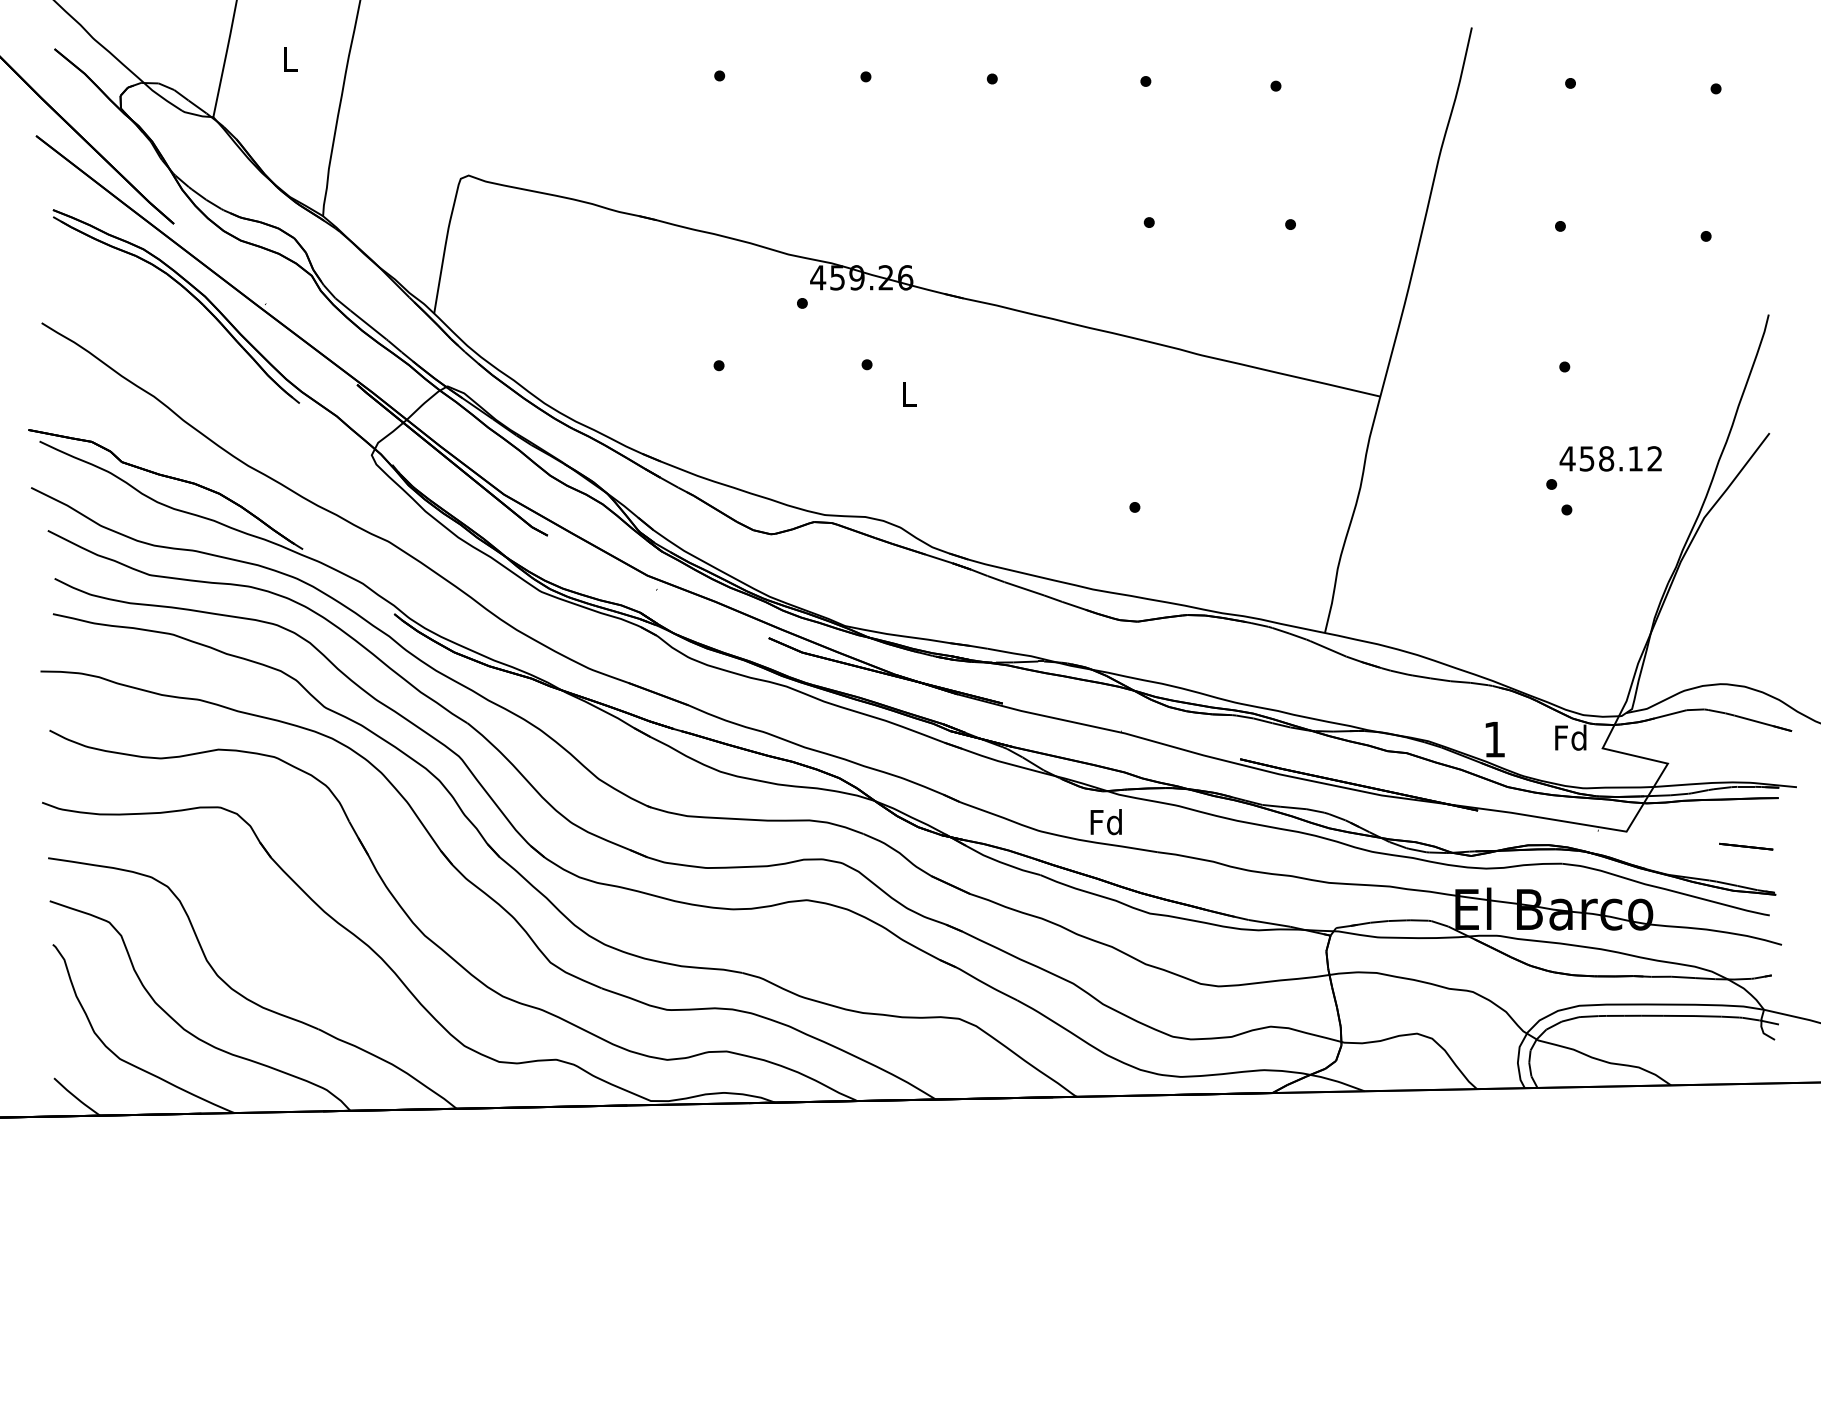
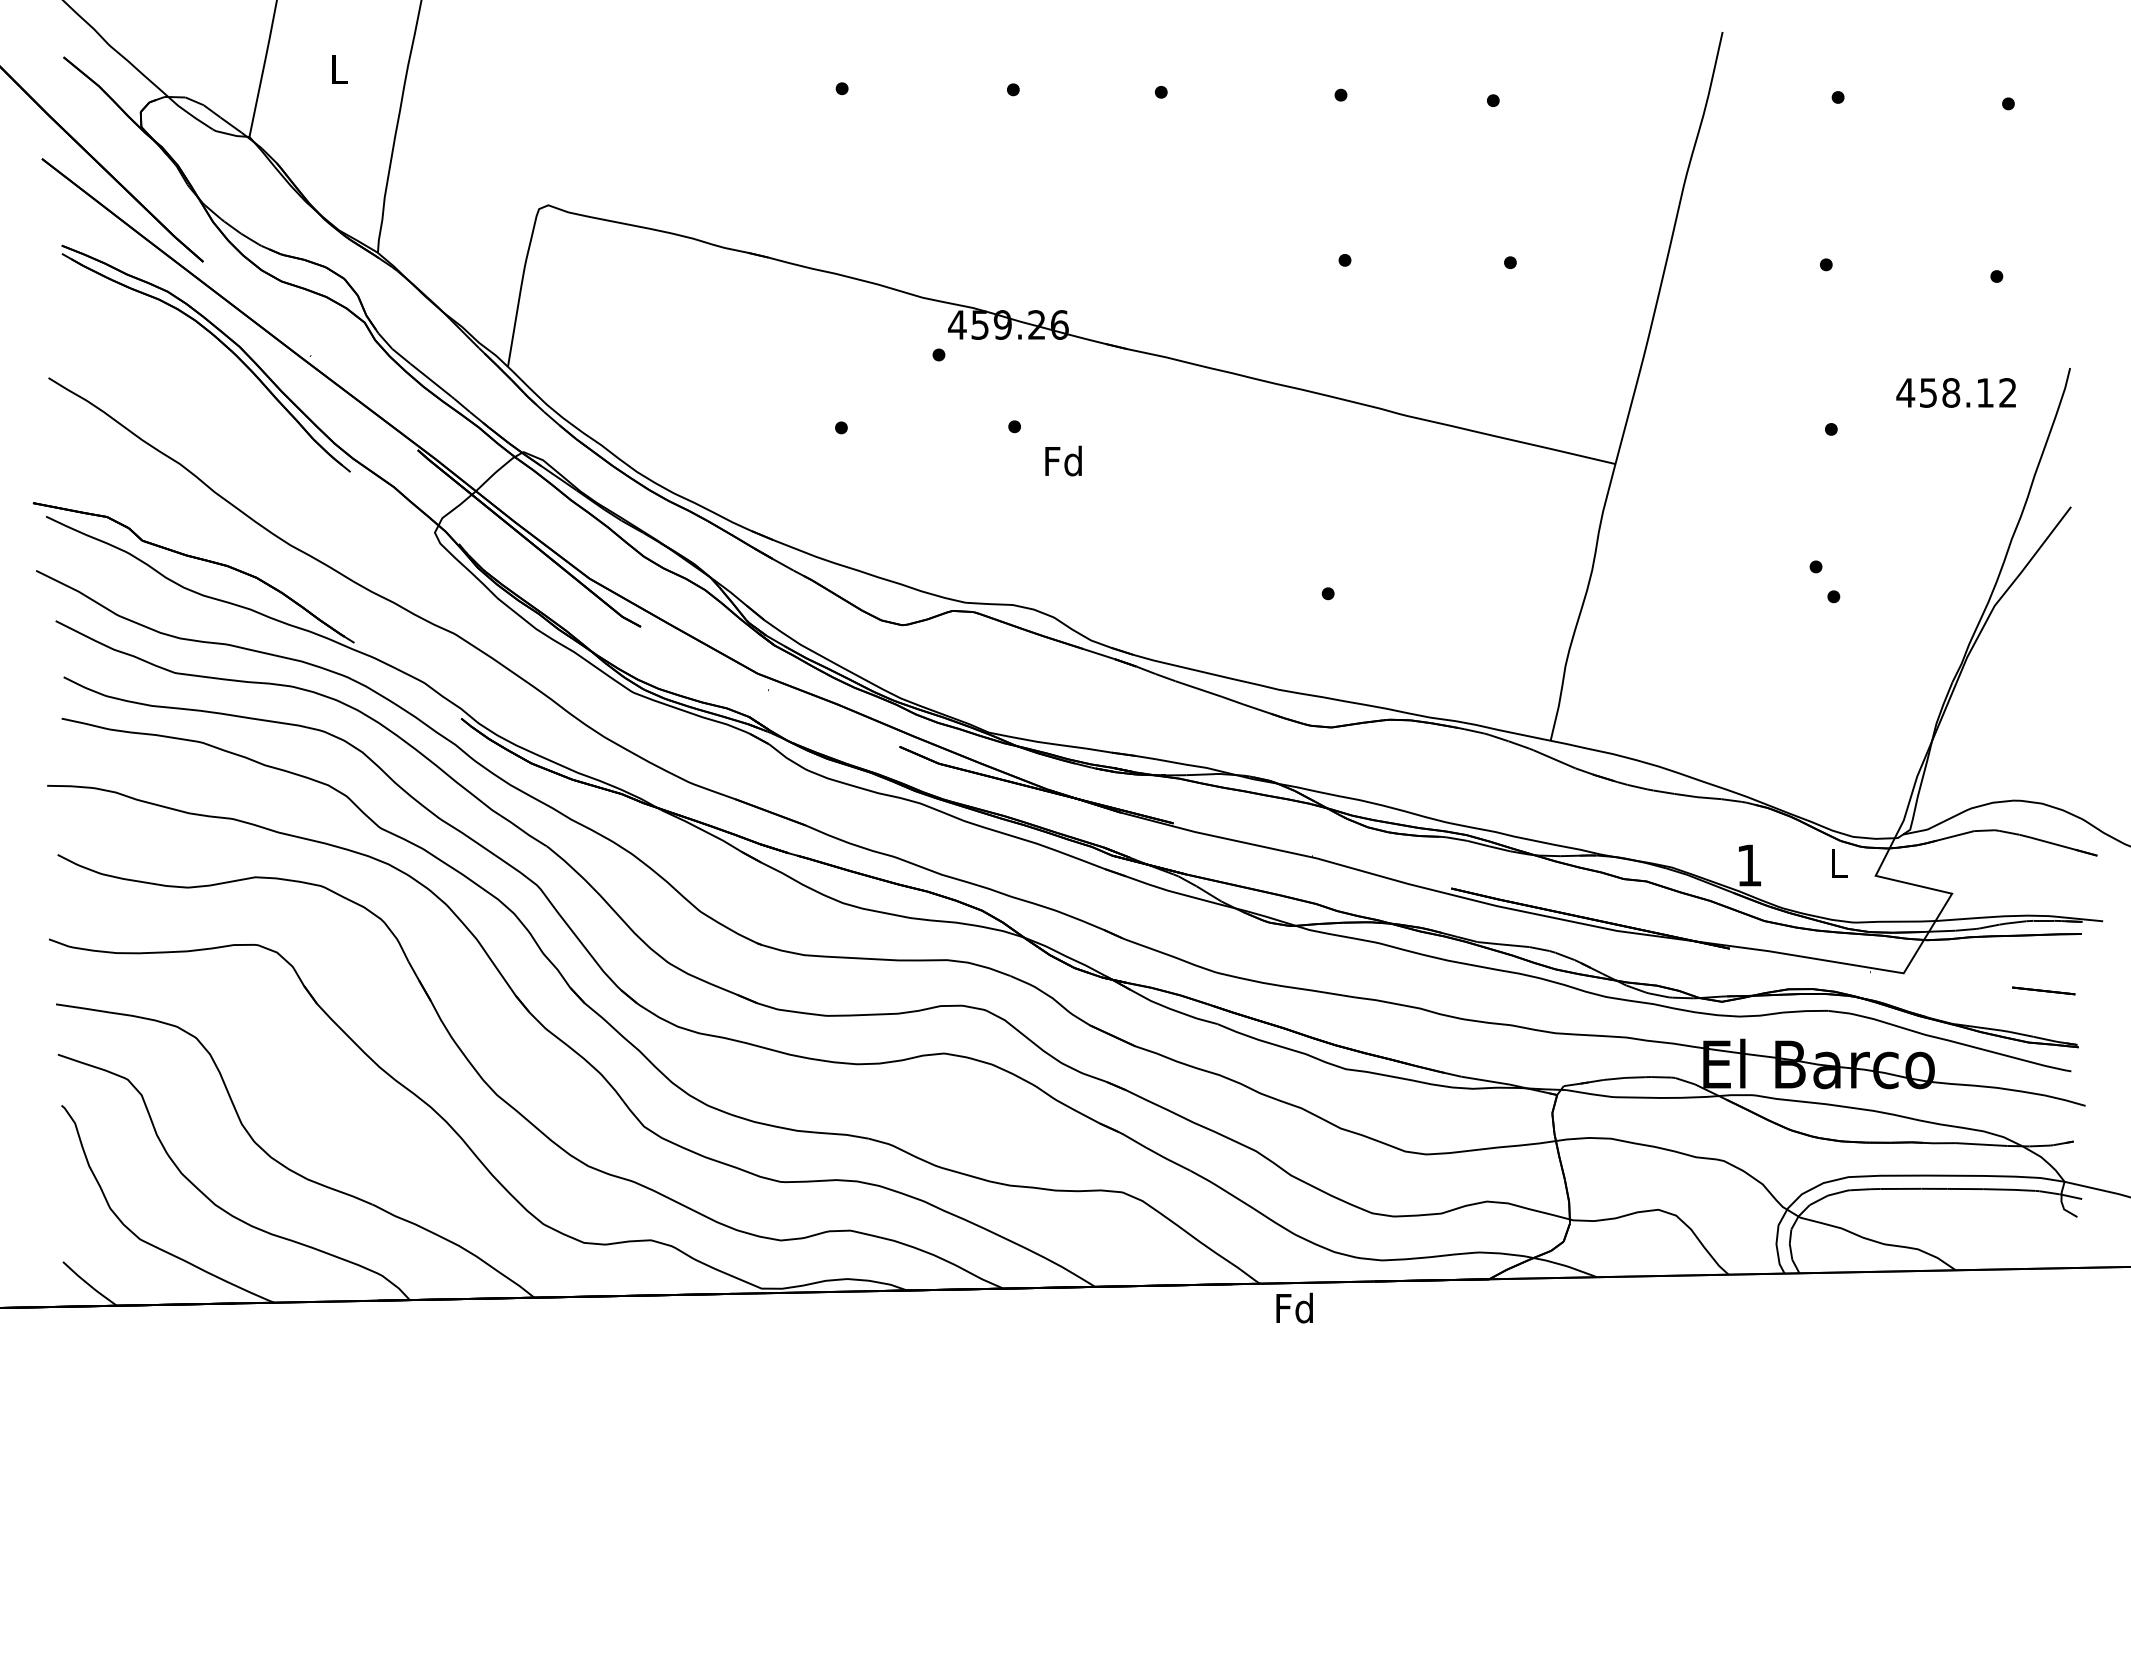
text: (908, 393) -> (1063, 460), L -> Fd
text: (1610, 458) -> (1955, 392), moved
text: (1570, 737) -> (1838, 863), Fd -> L
text: (1106, 821) -> (1294, 1307), moved

